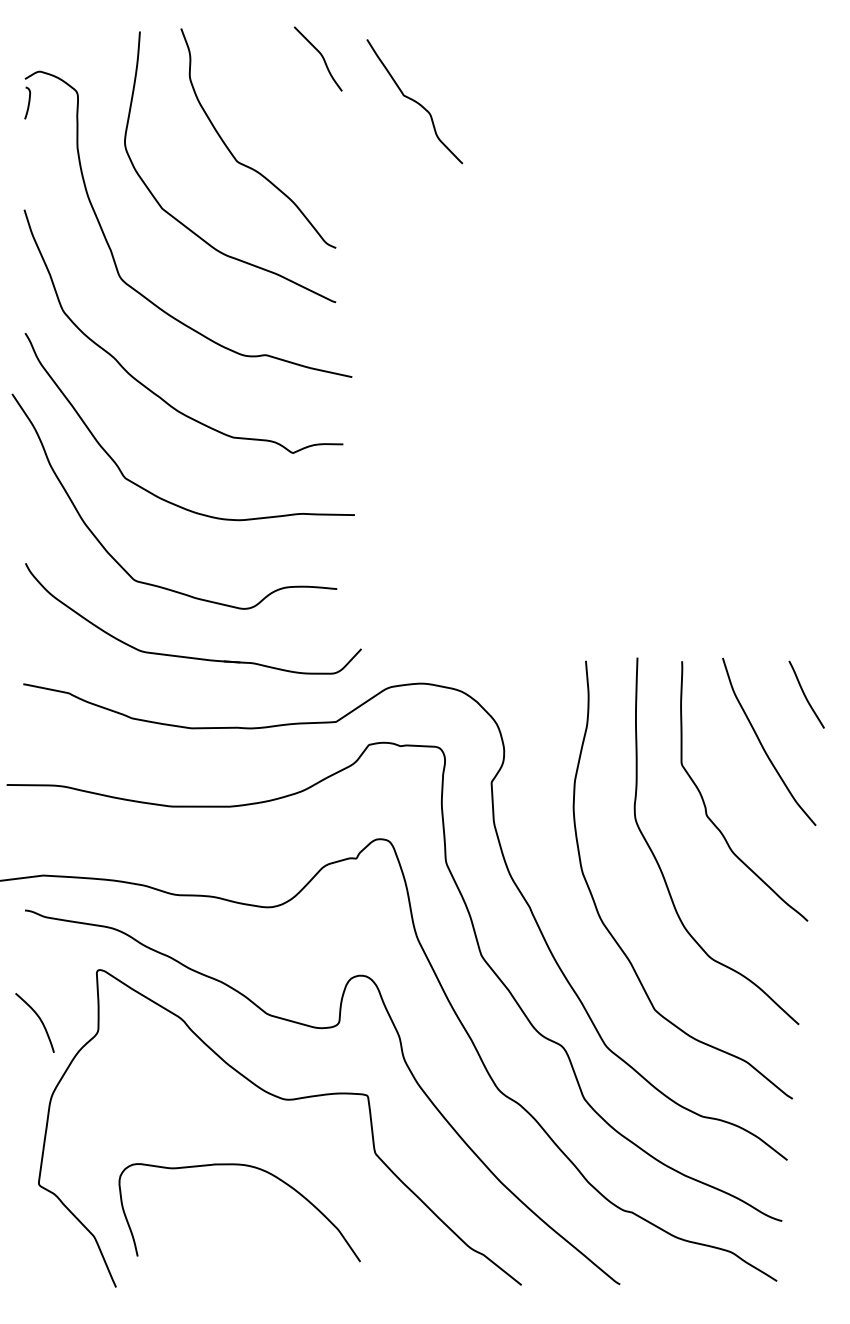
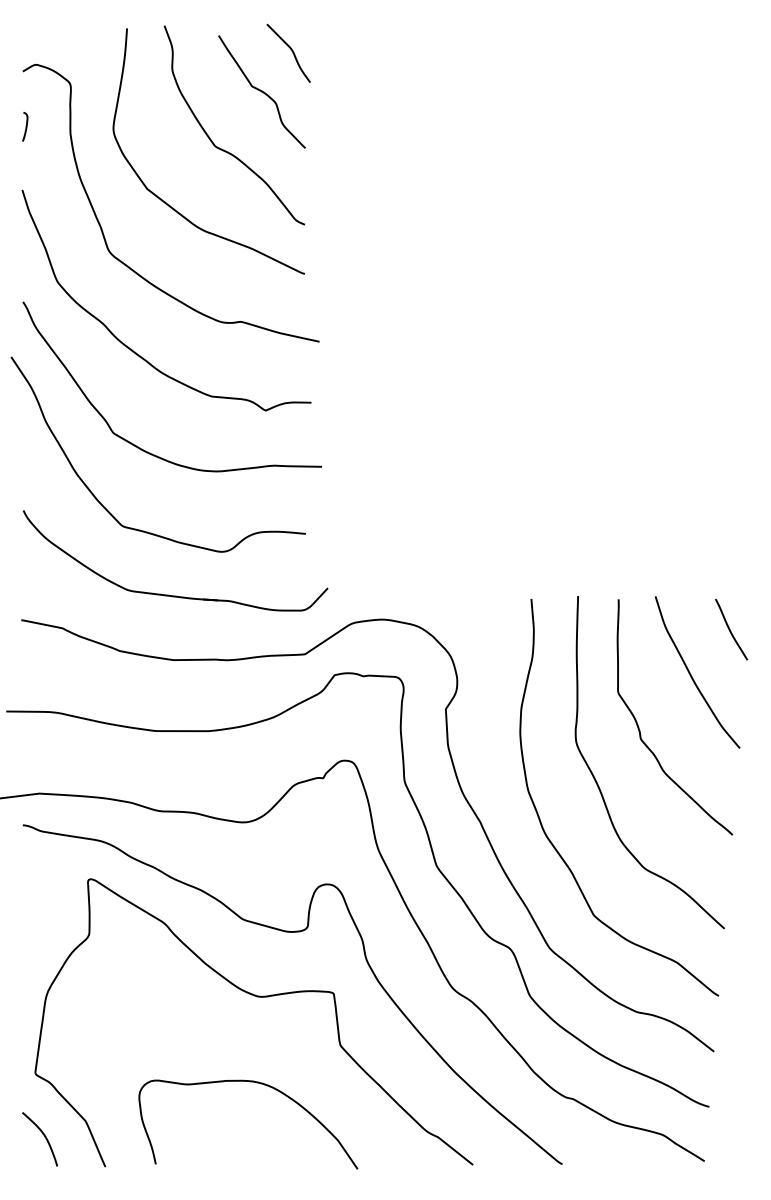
curve: (414, 101) -> (261, 91), moved
curve: (28, 102) -> (26, 126), moved
curve: (38, 1018) -> (43, 1135), moved
curve: (250, 1167) -> (258, 1083), moved

